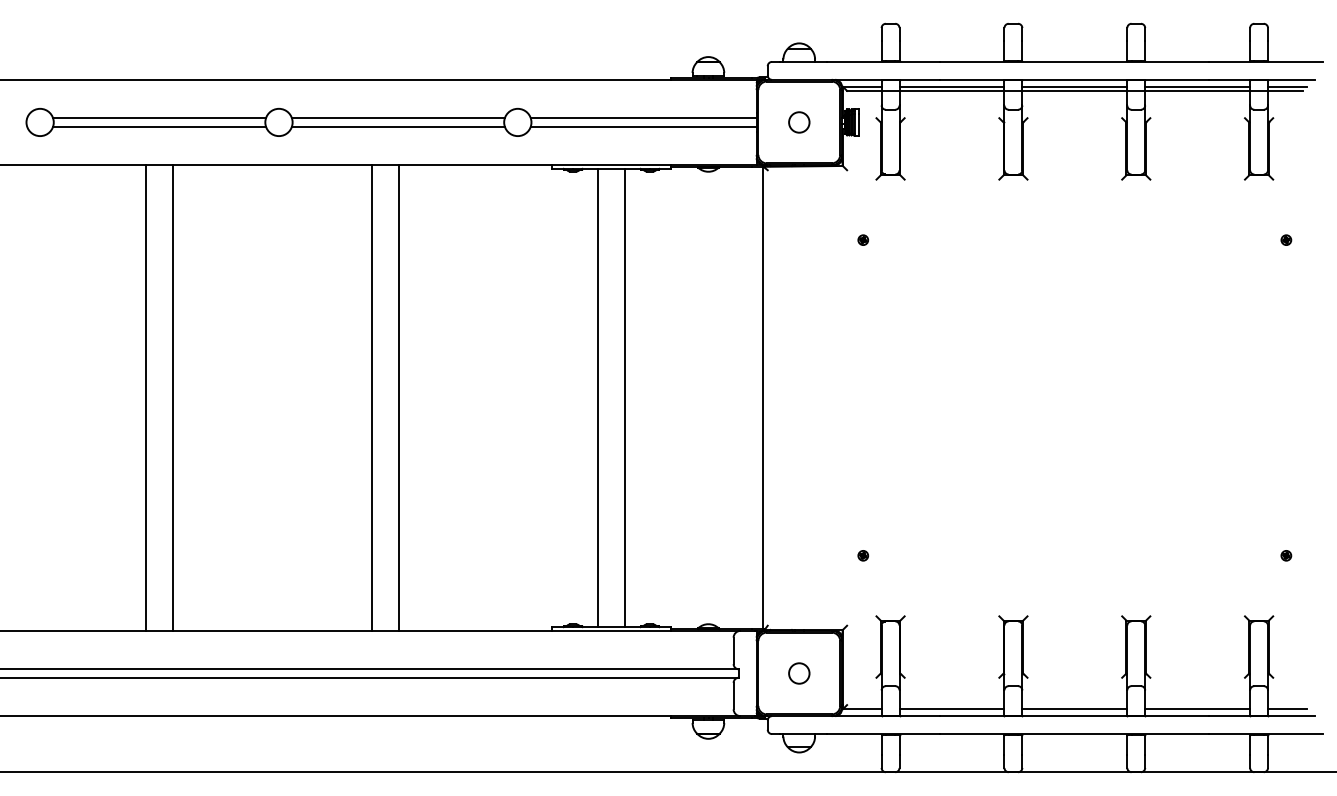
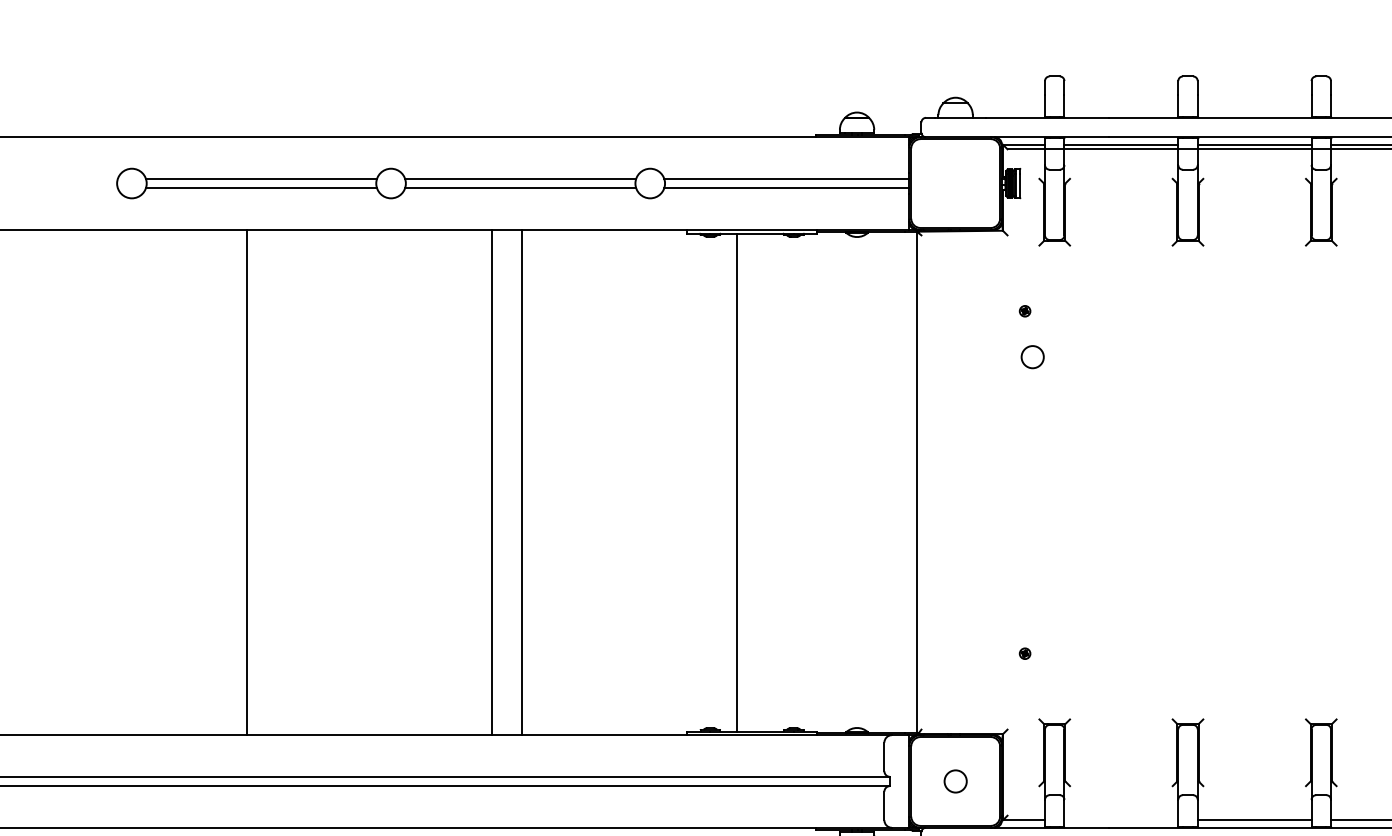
circle: (799, 122) -> (1032, 357), moved
line: (173, 397) -> (276, 481), removed
line: (625, 397) -> (767, 481), removed
line: (951, 709) -> (1120, 820), removed

